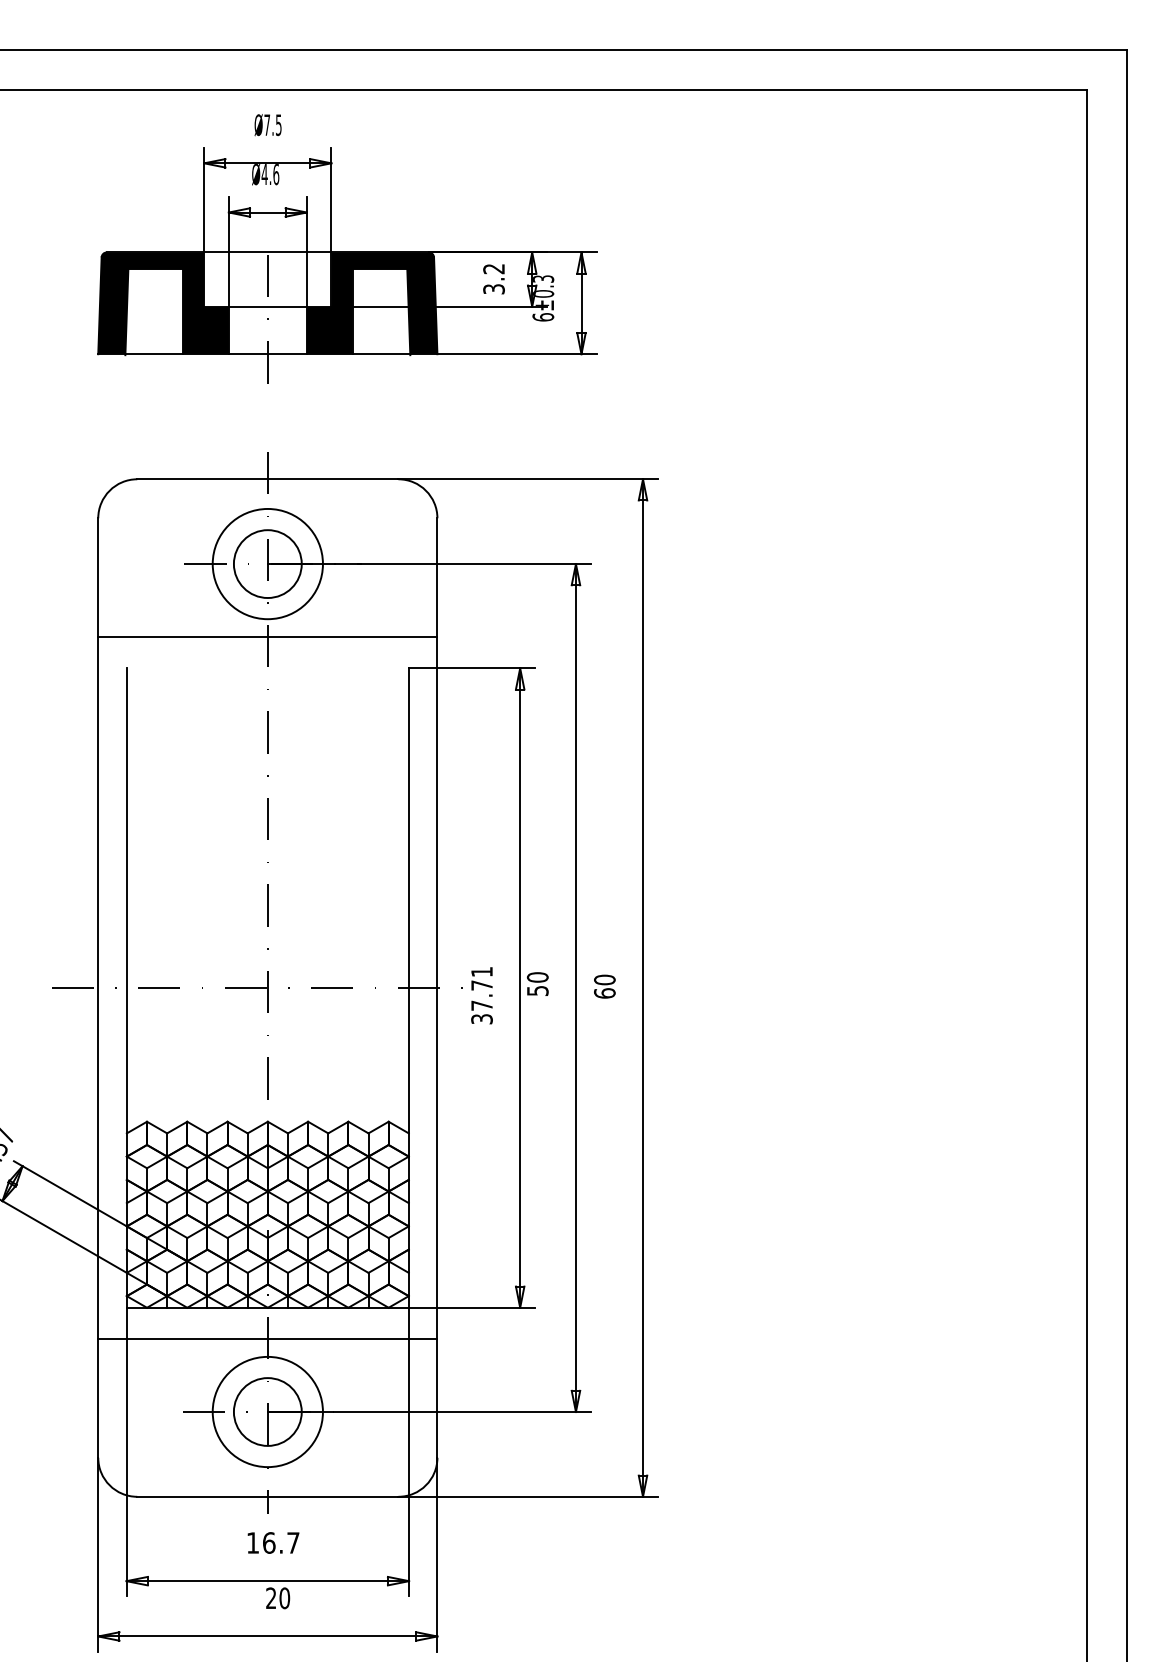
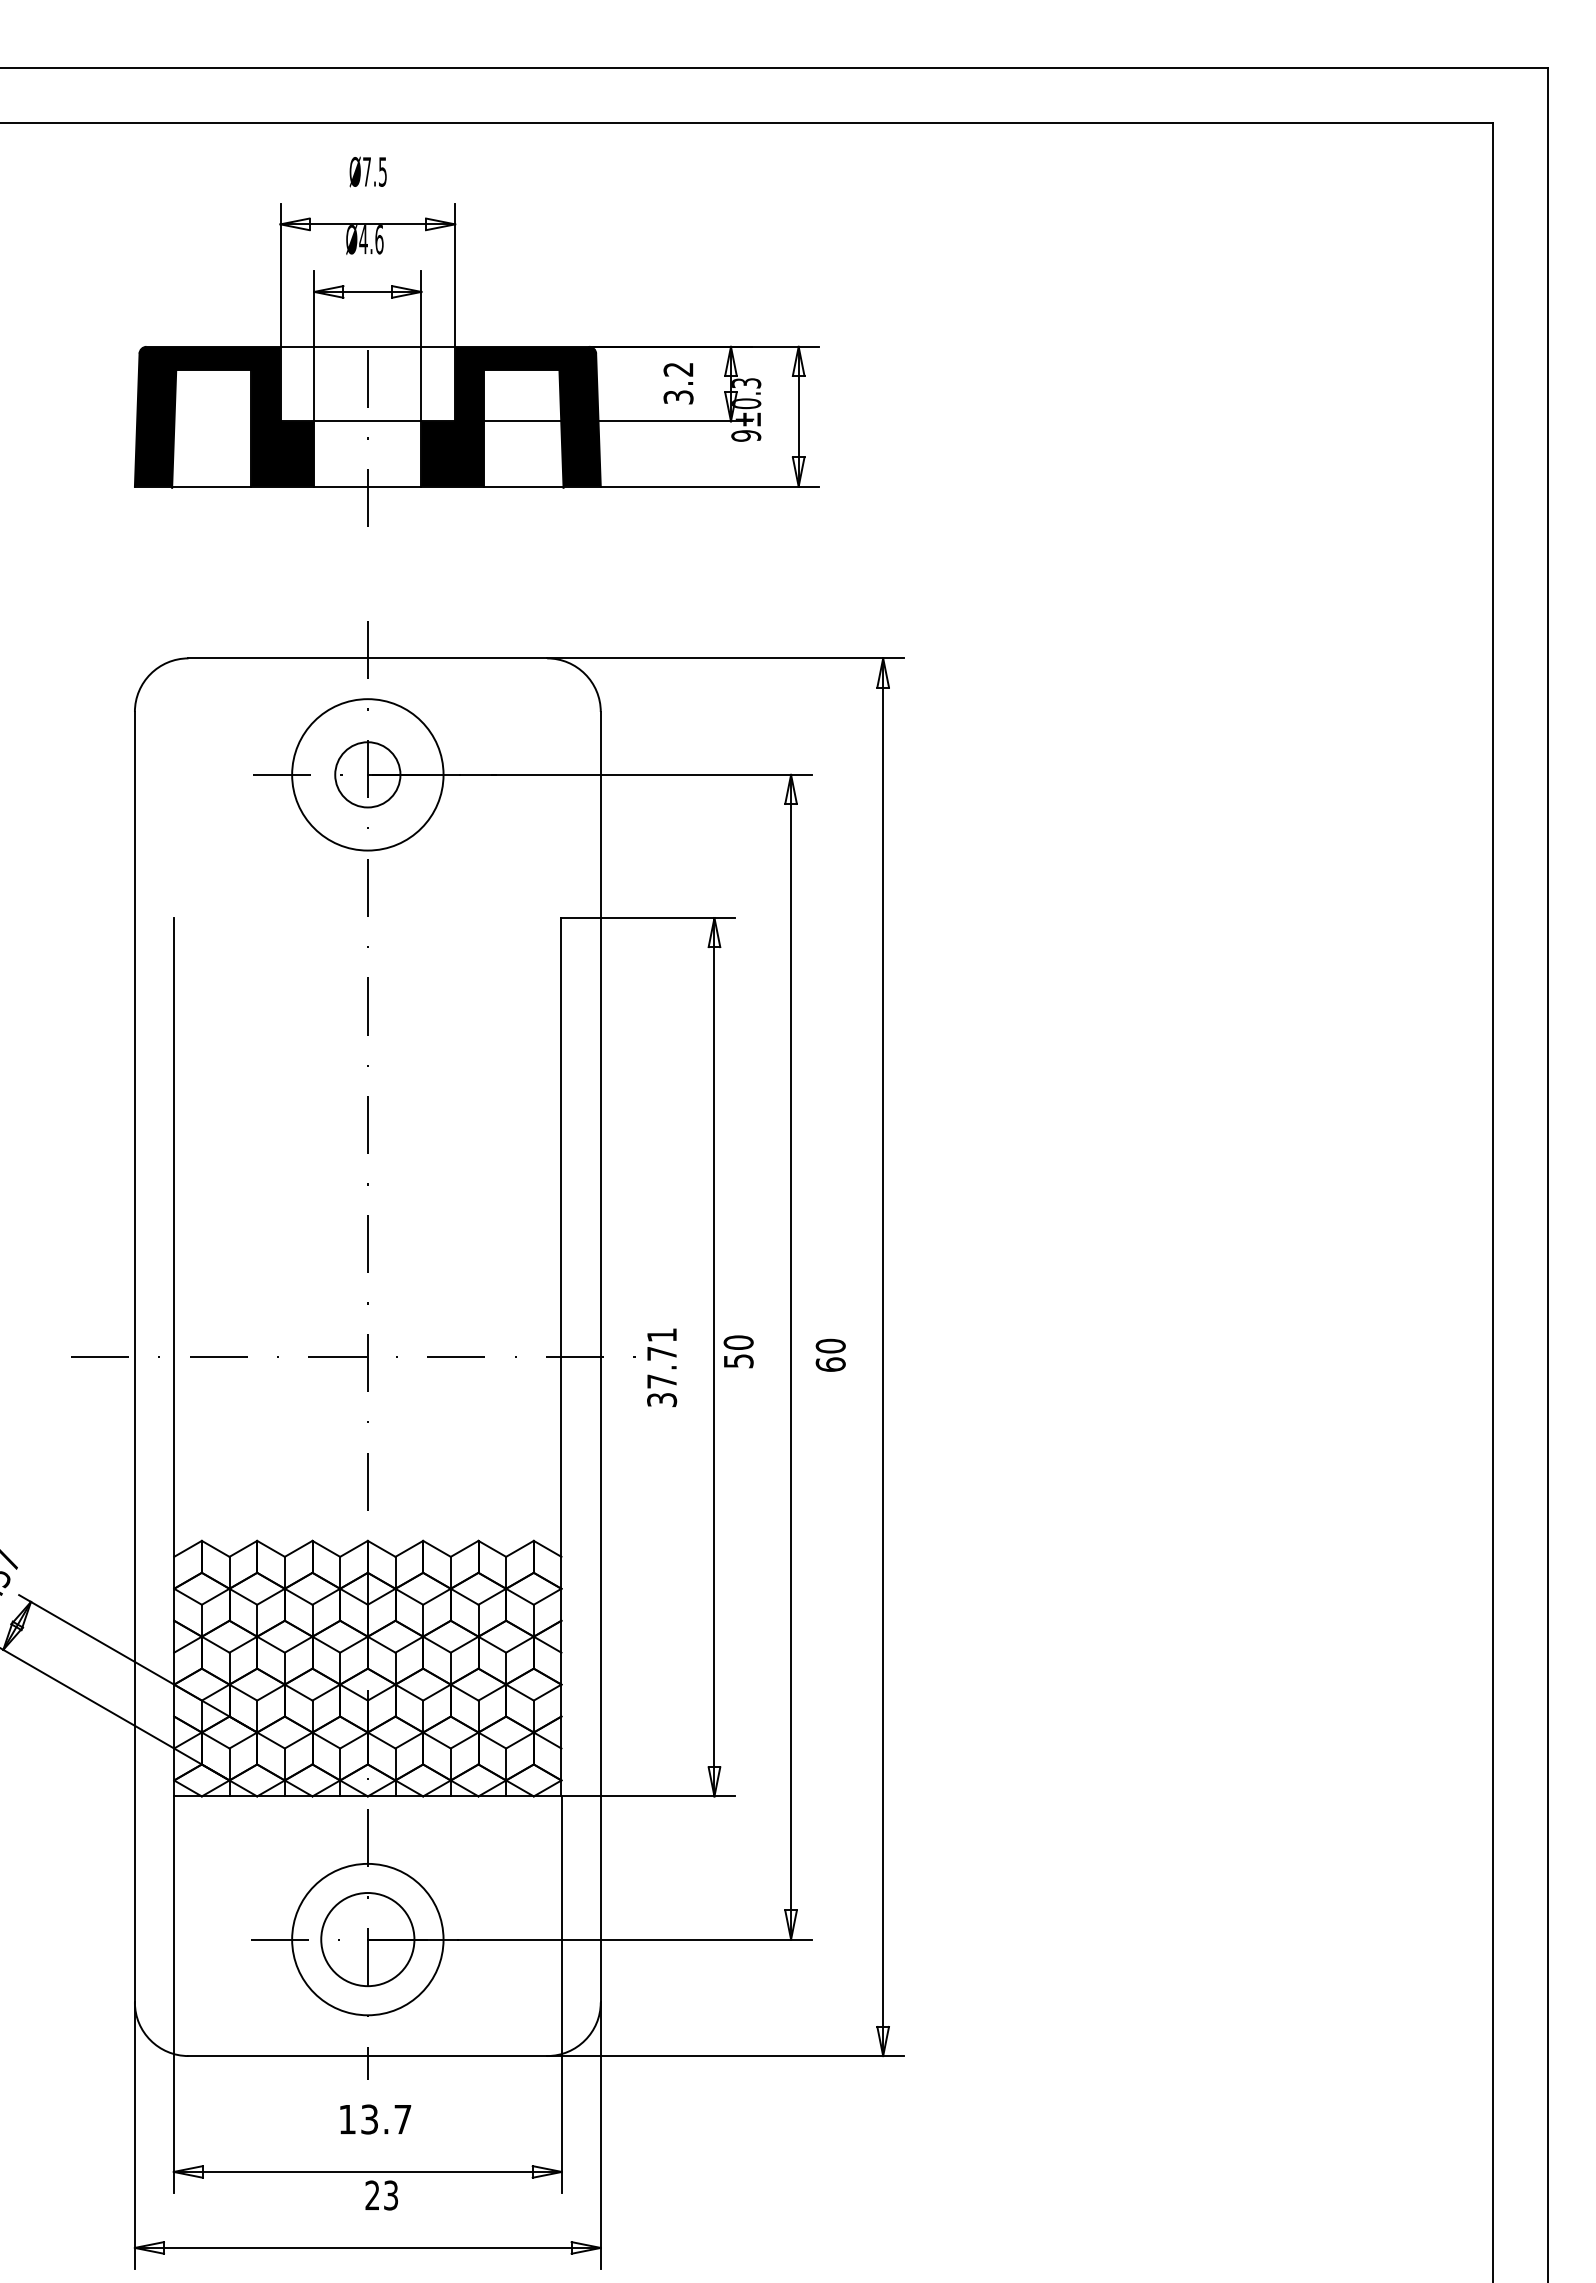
text: (543, 317) -> (746, 435), 6 -> 9
circle: (267, 563) -> (367, 774), size x0.7
line: (267, 637) -> (367, 875), removed
line: (267, 1339) -> (367, 1839), removed
text: (269, 1542) -> (369, 2119), 16.7 -> 13.7
text: (284, 1598) -> (390, 2195), 20 -> 23

